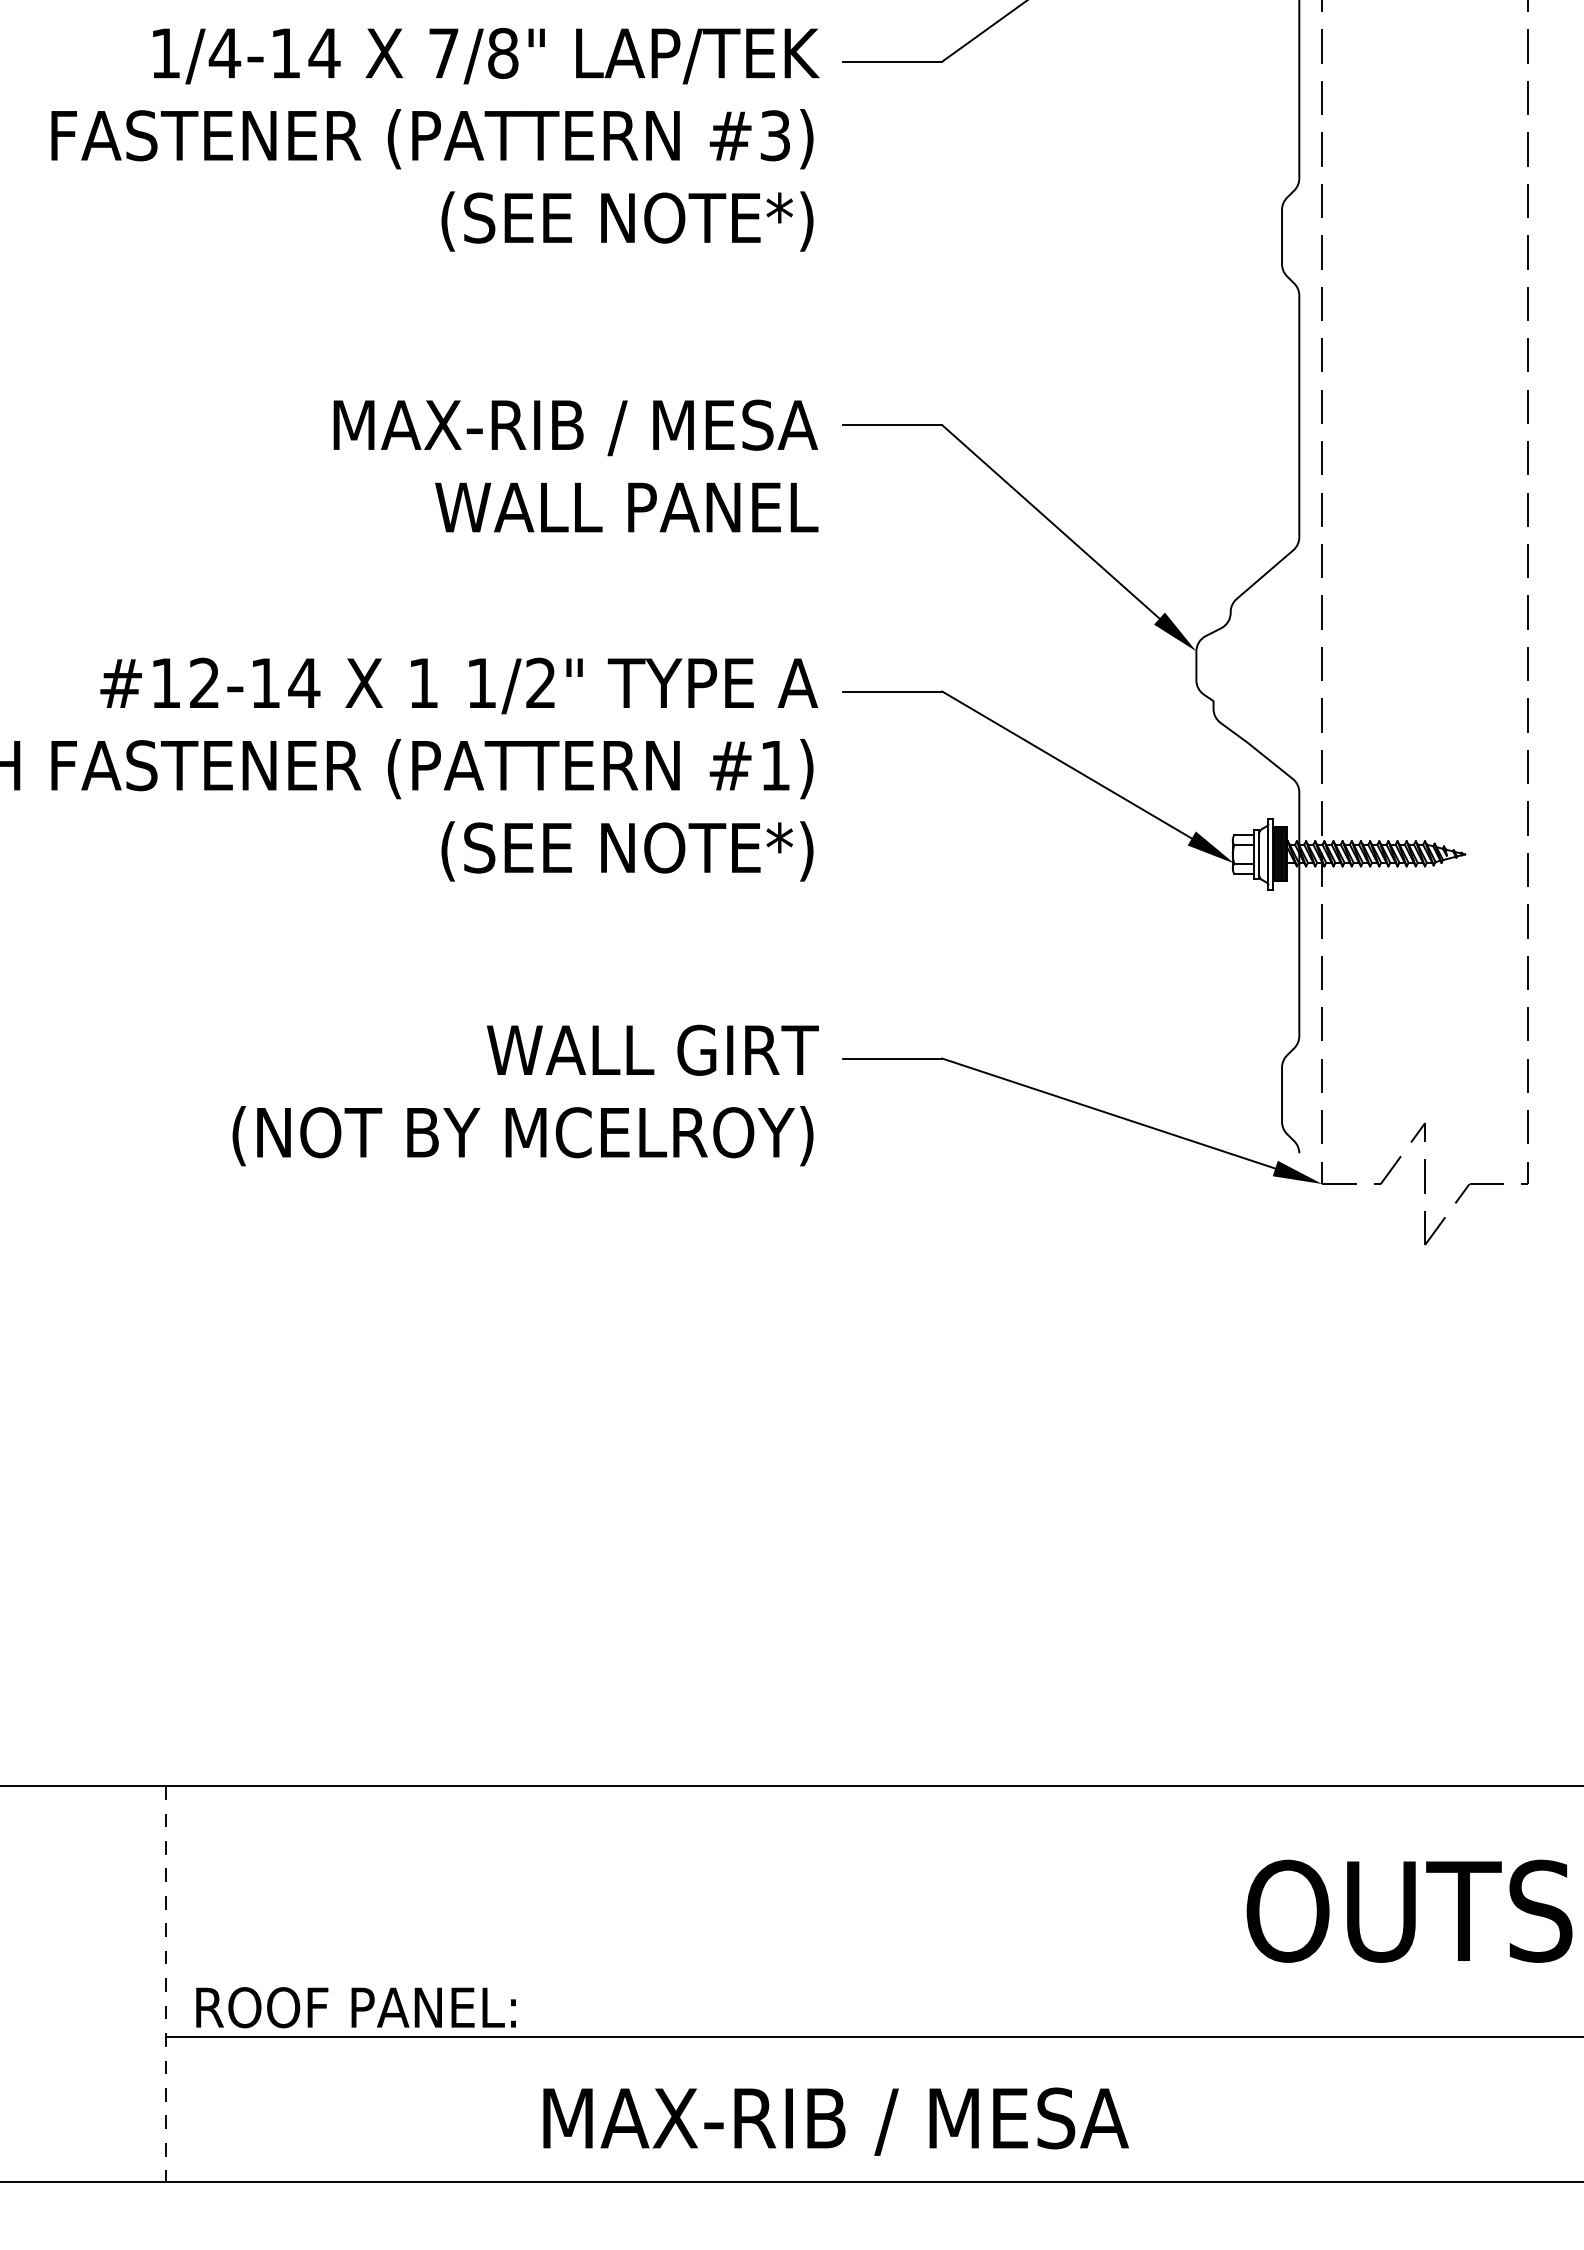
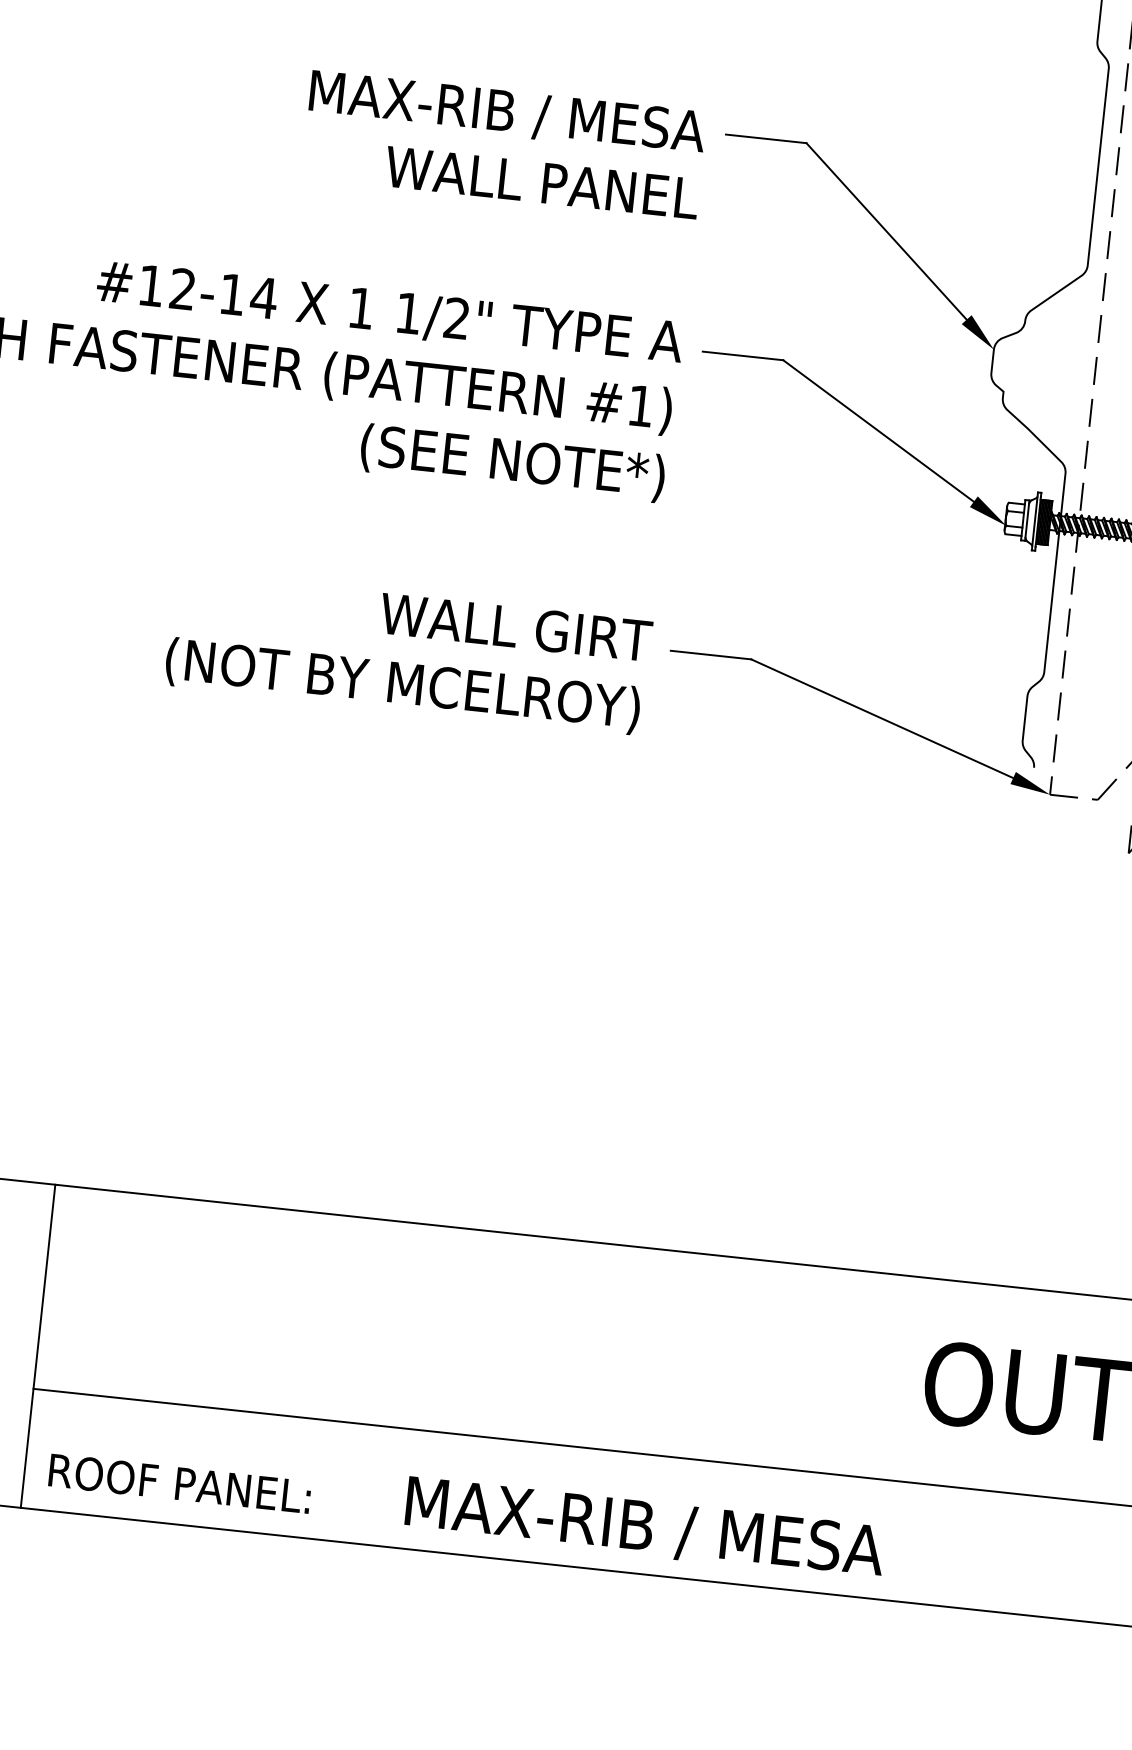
line: (166, 1984) -> (38, 1346), dashed -> solid
text: (355, 2007) -> (179, 1483), moved
text: (835, 2121) -> (644, 1528), moved

